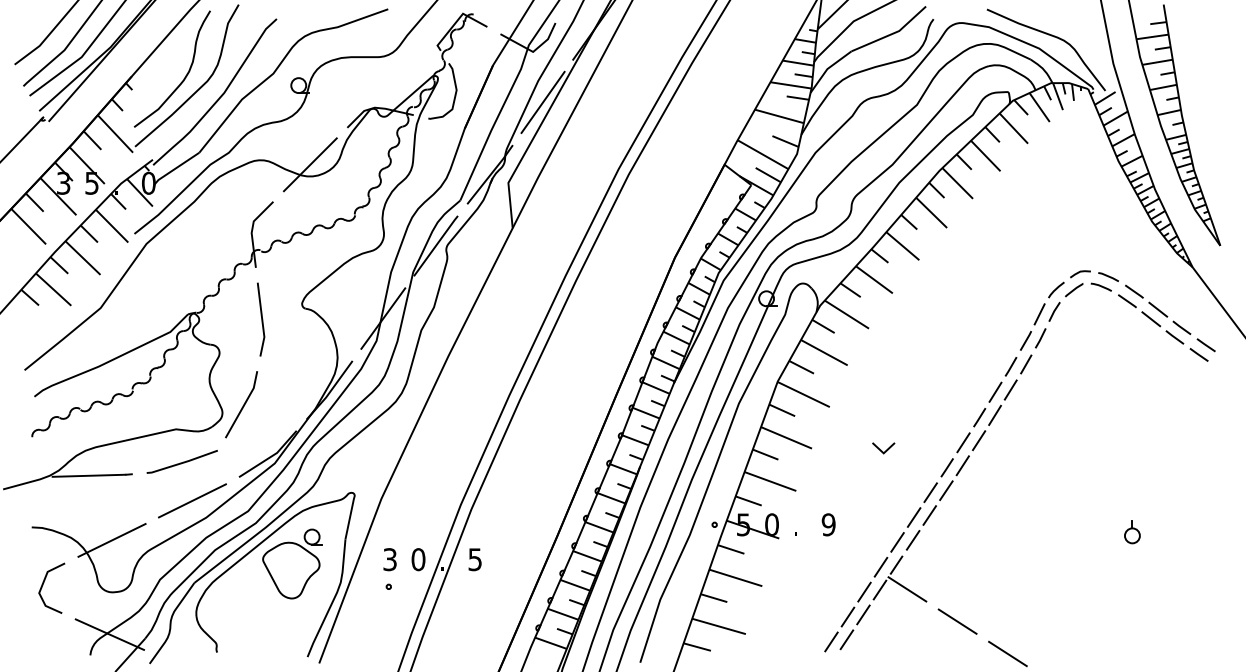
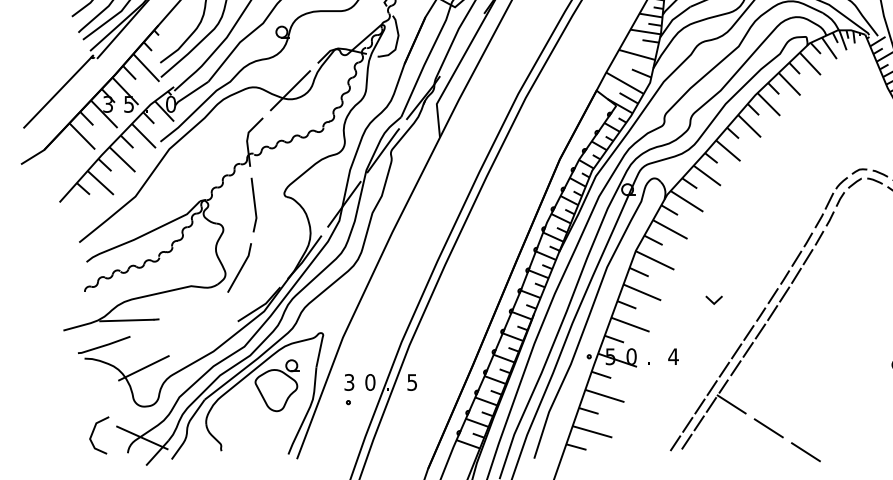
line: (542, 101) -> (462, 43), removed
line: (181, 462) -> (103, 345), moved
line: (192, 500) -> (203, 338), removed
text: (828, 524) -> (673, 356), 9 -> 4
line: (43, 585) -> (93, 433), moved

